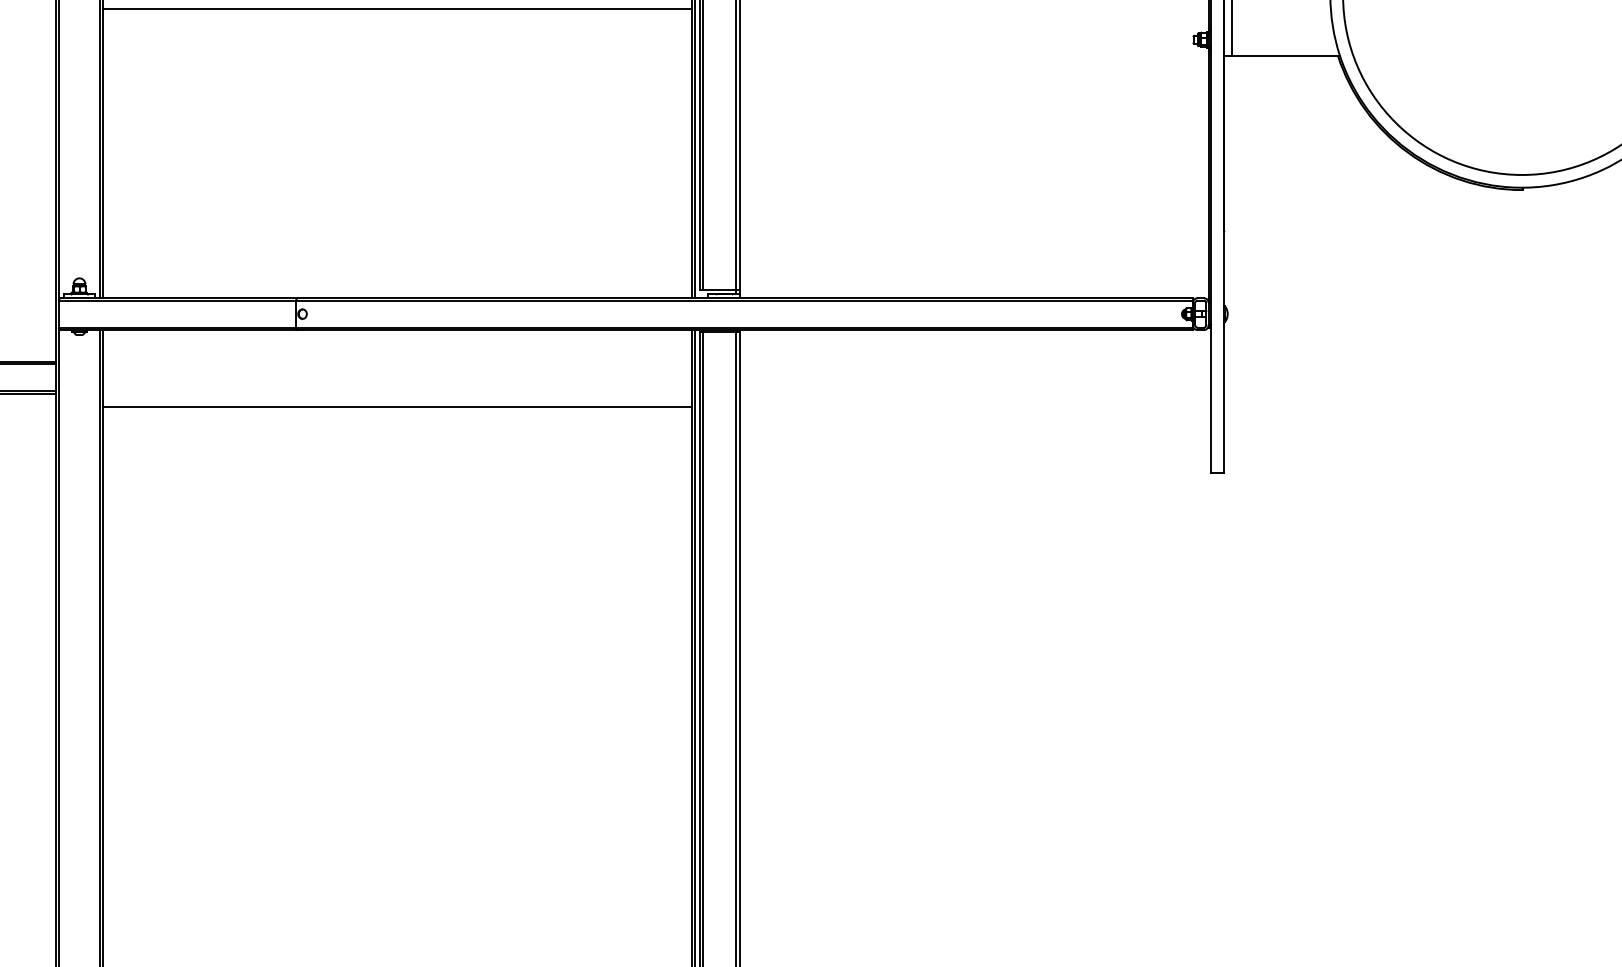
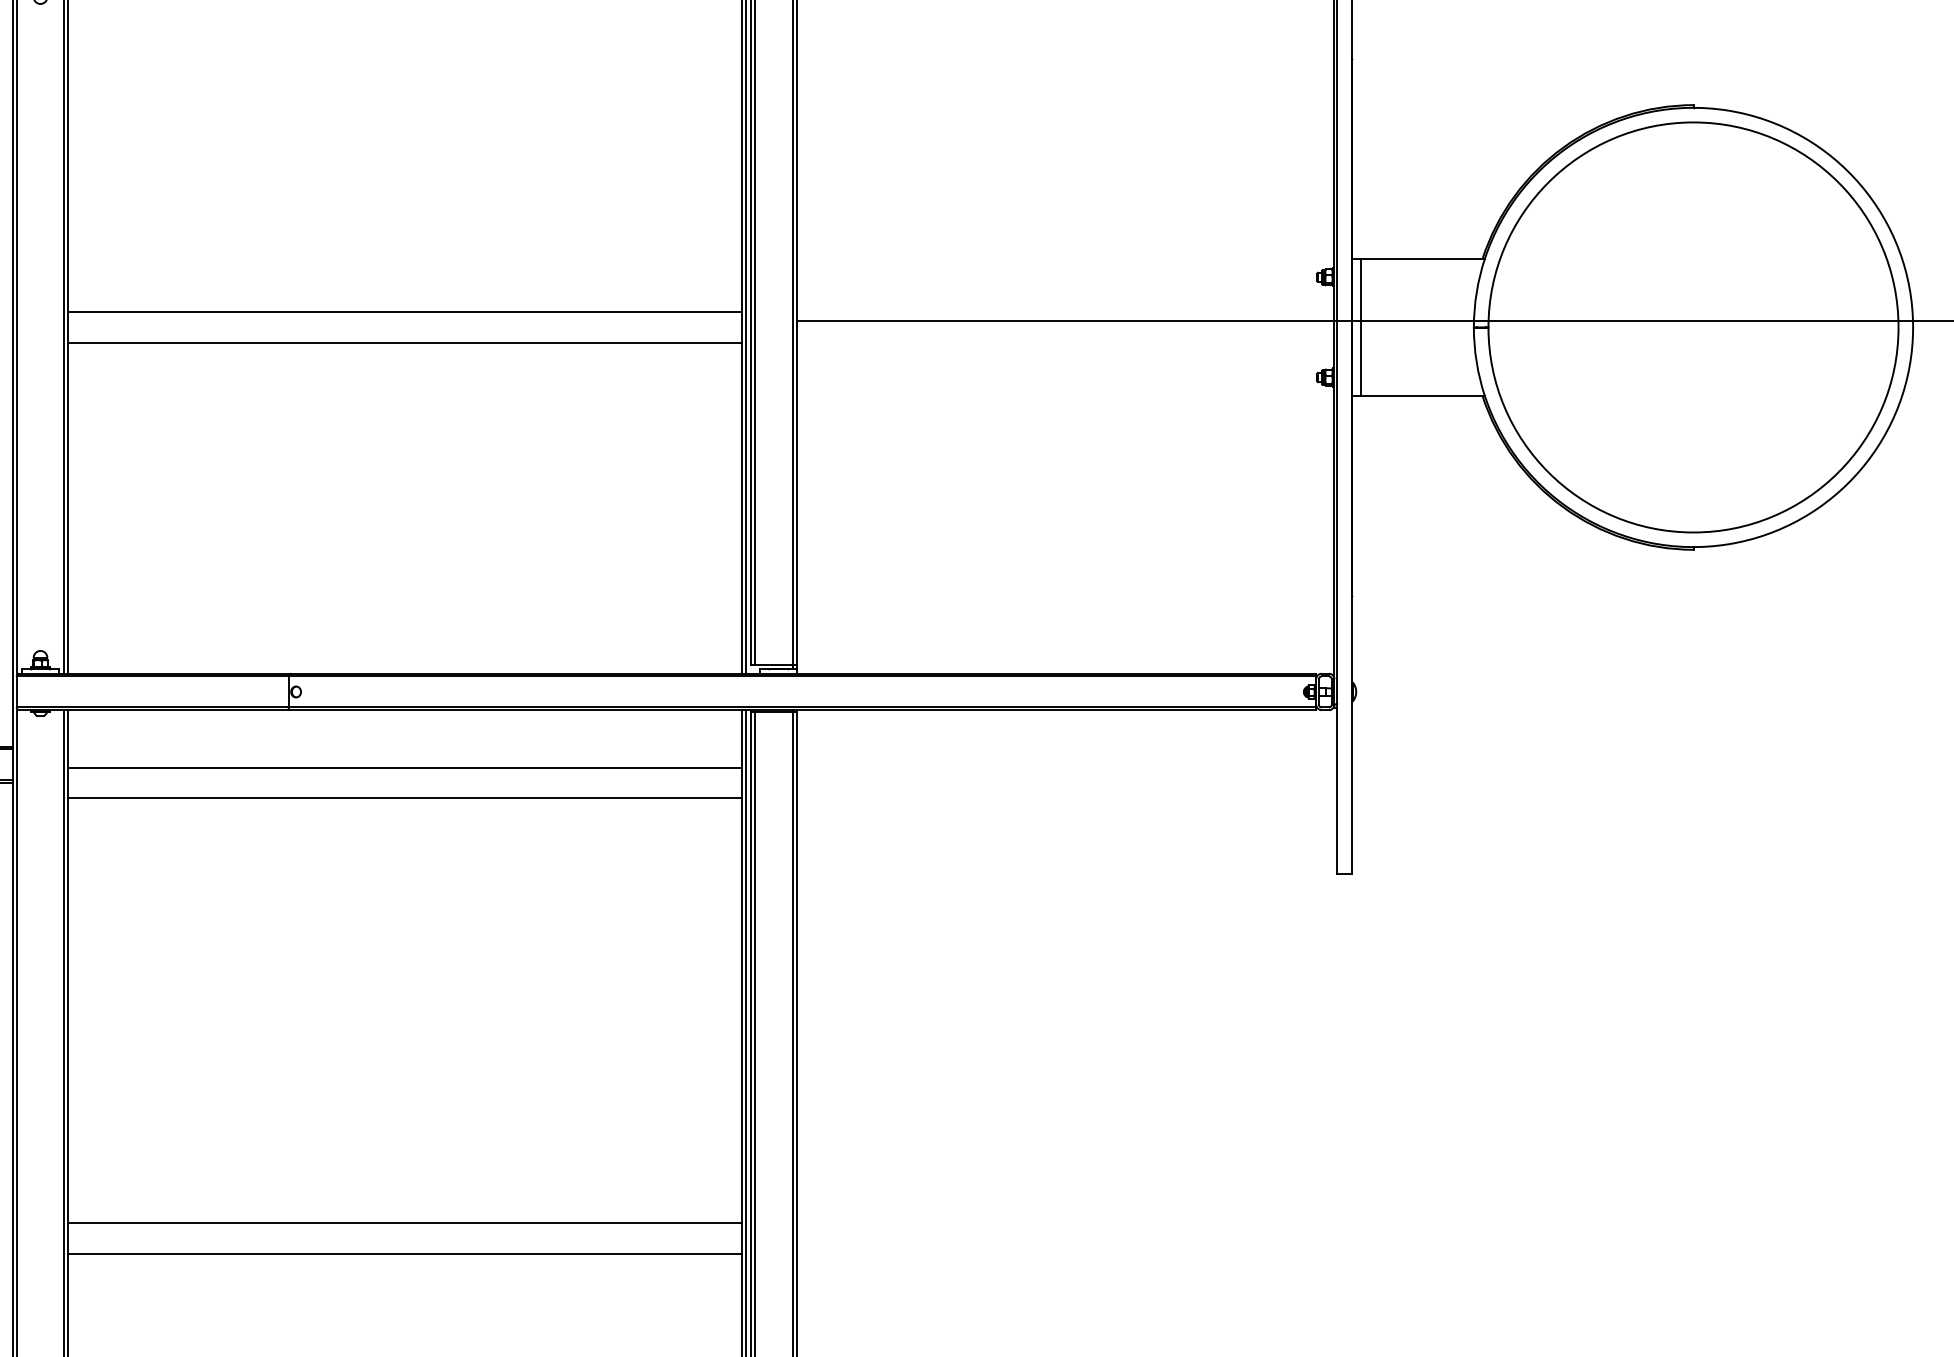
line: (397, 380) -> (404, 767), added
line: (397, 778) -> (404, 1223), added
line: (397, 805) -> (404, 1254), added

